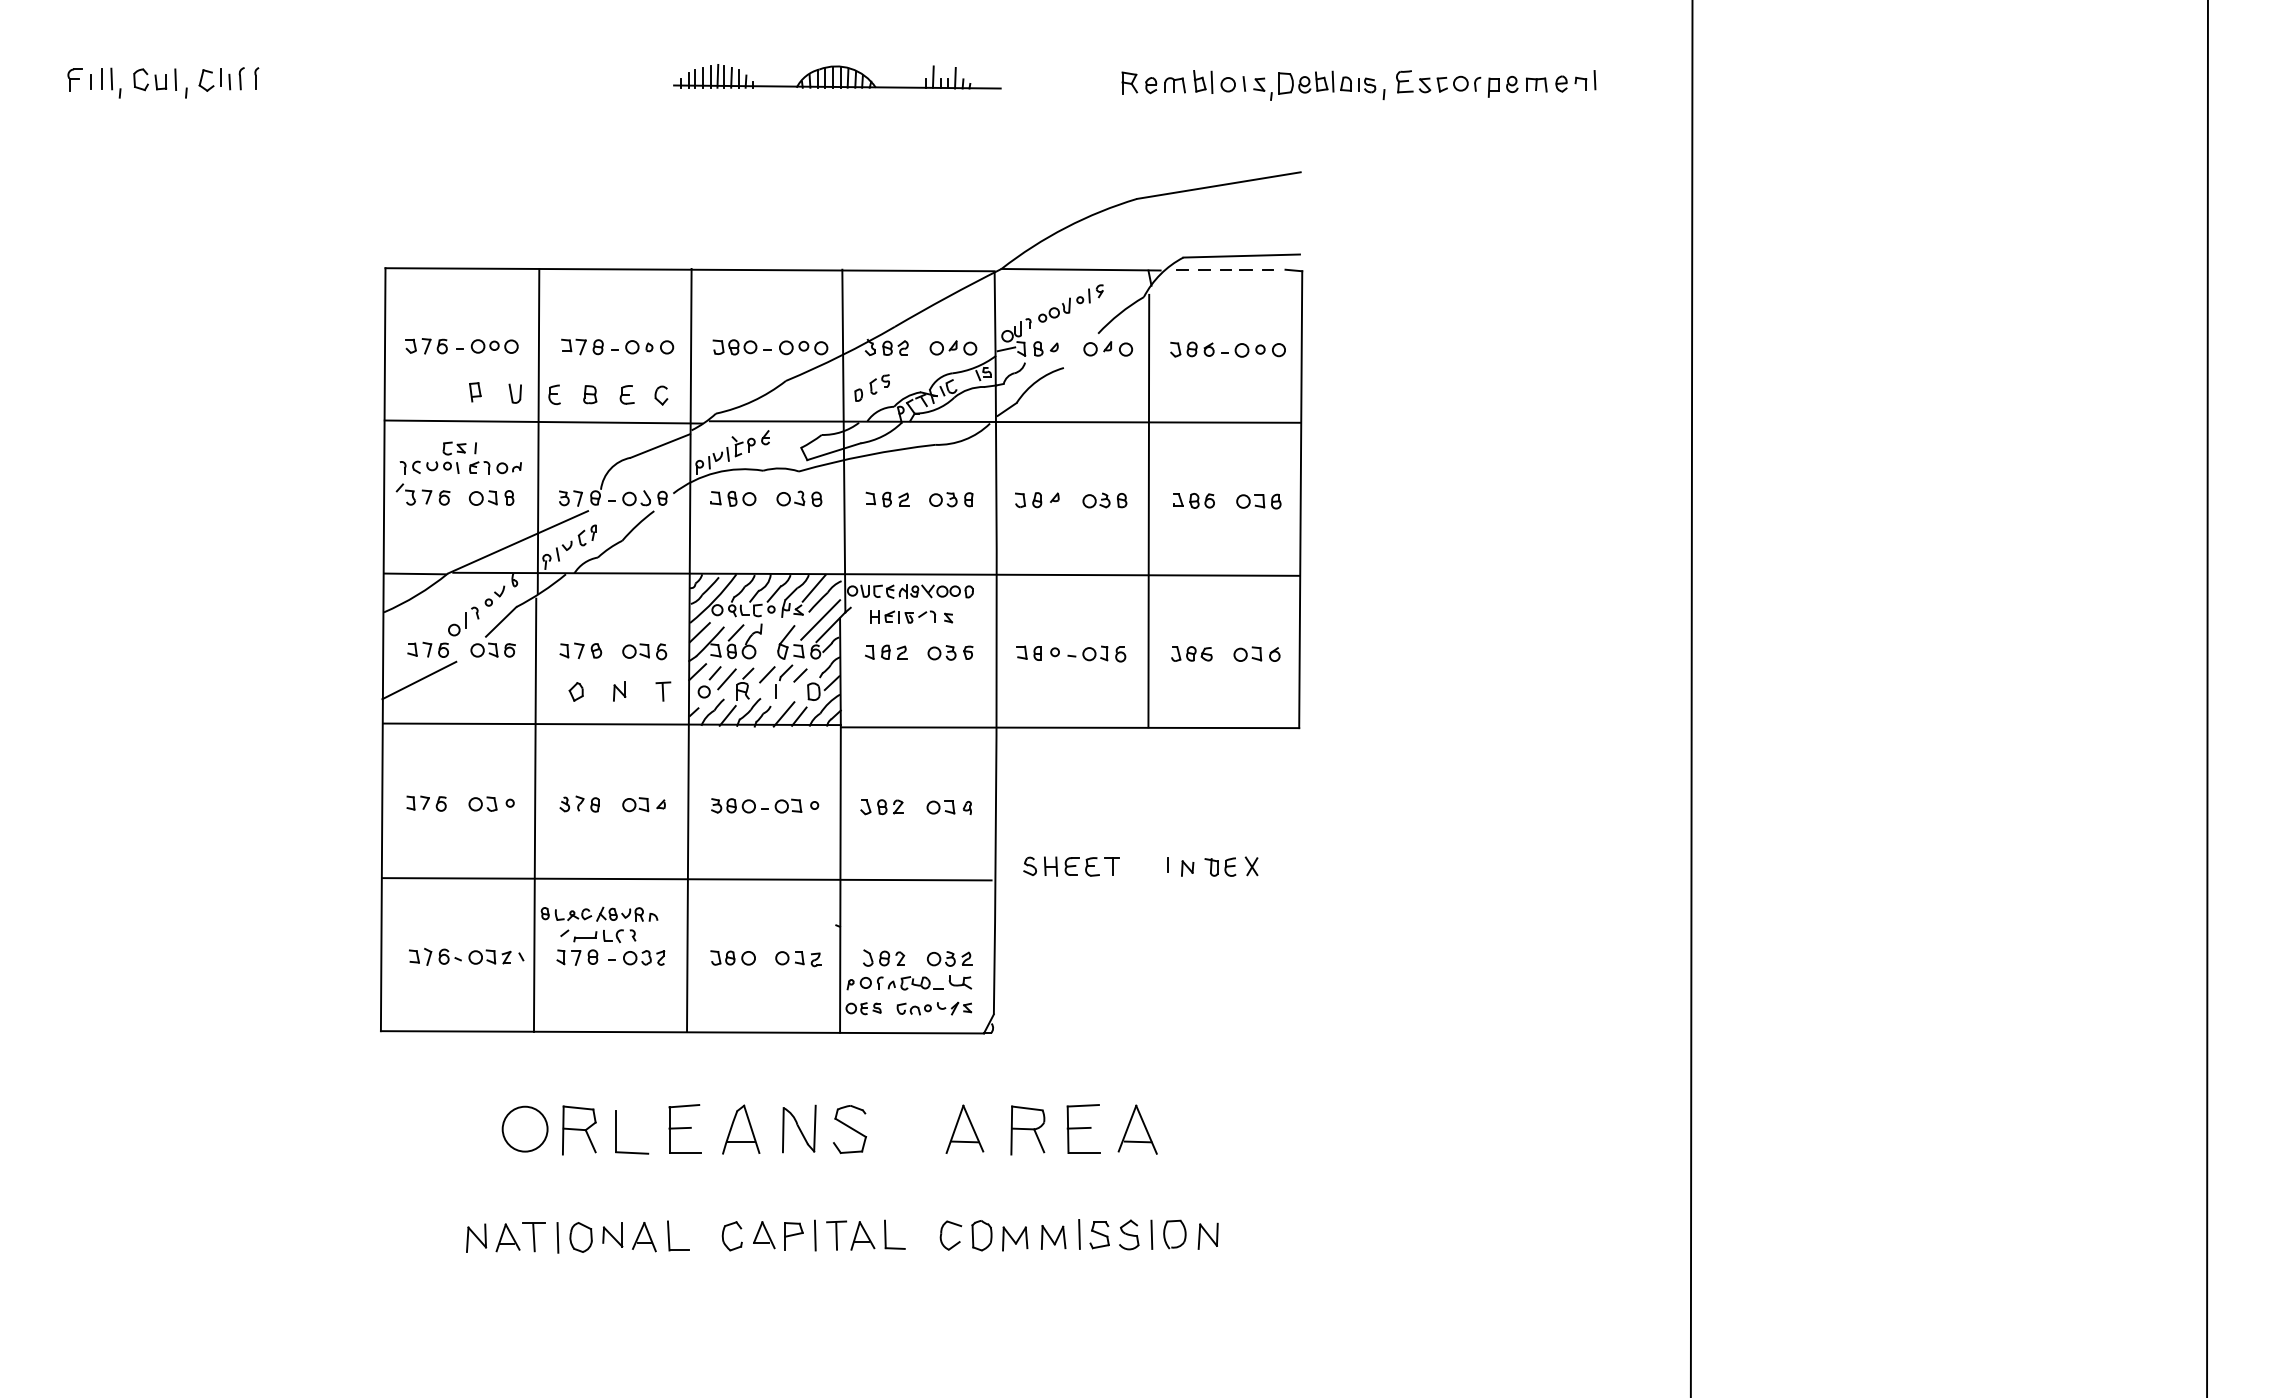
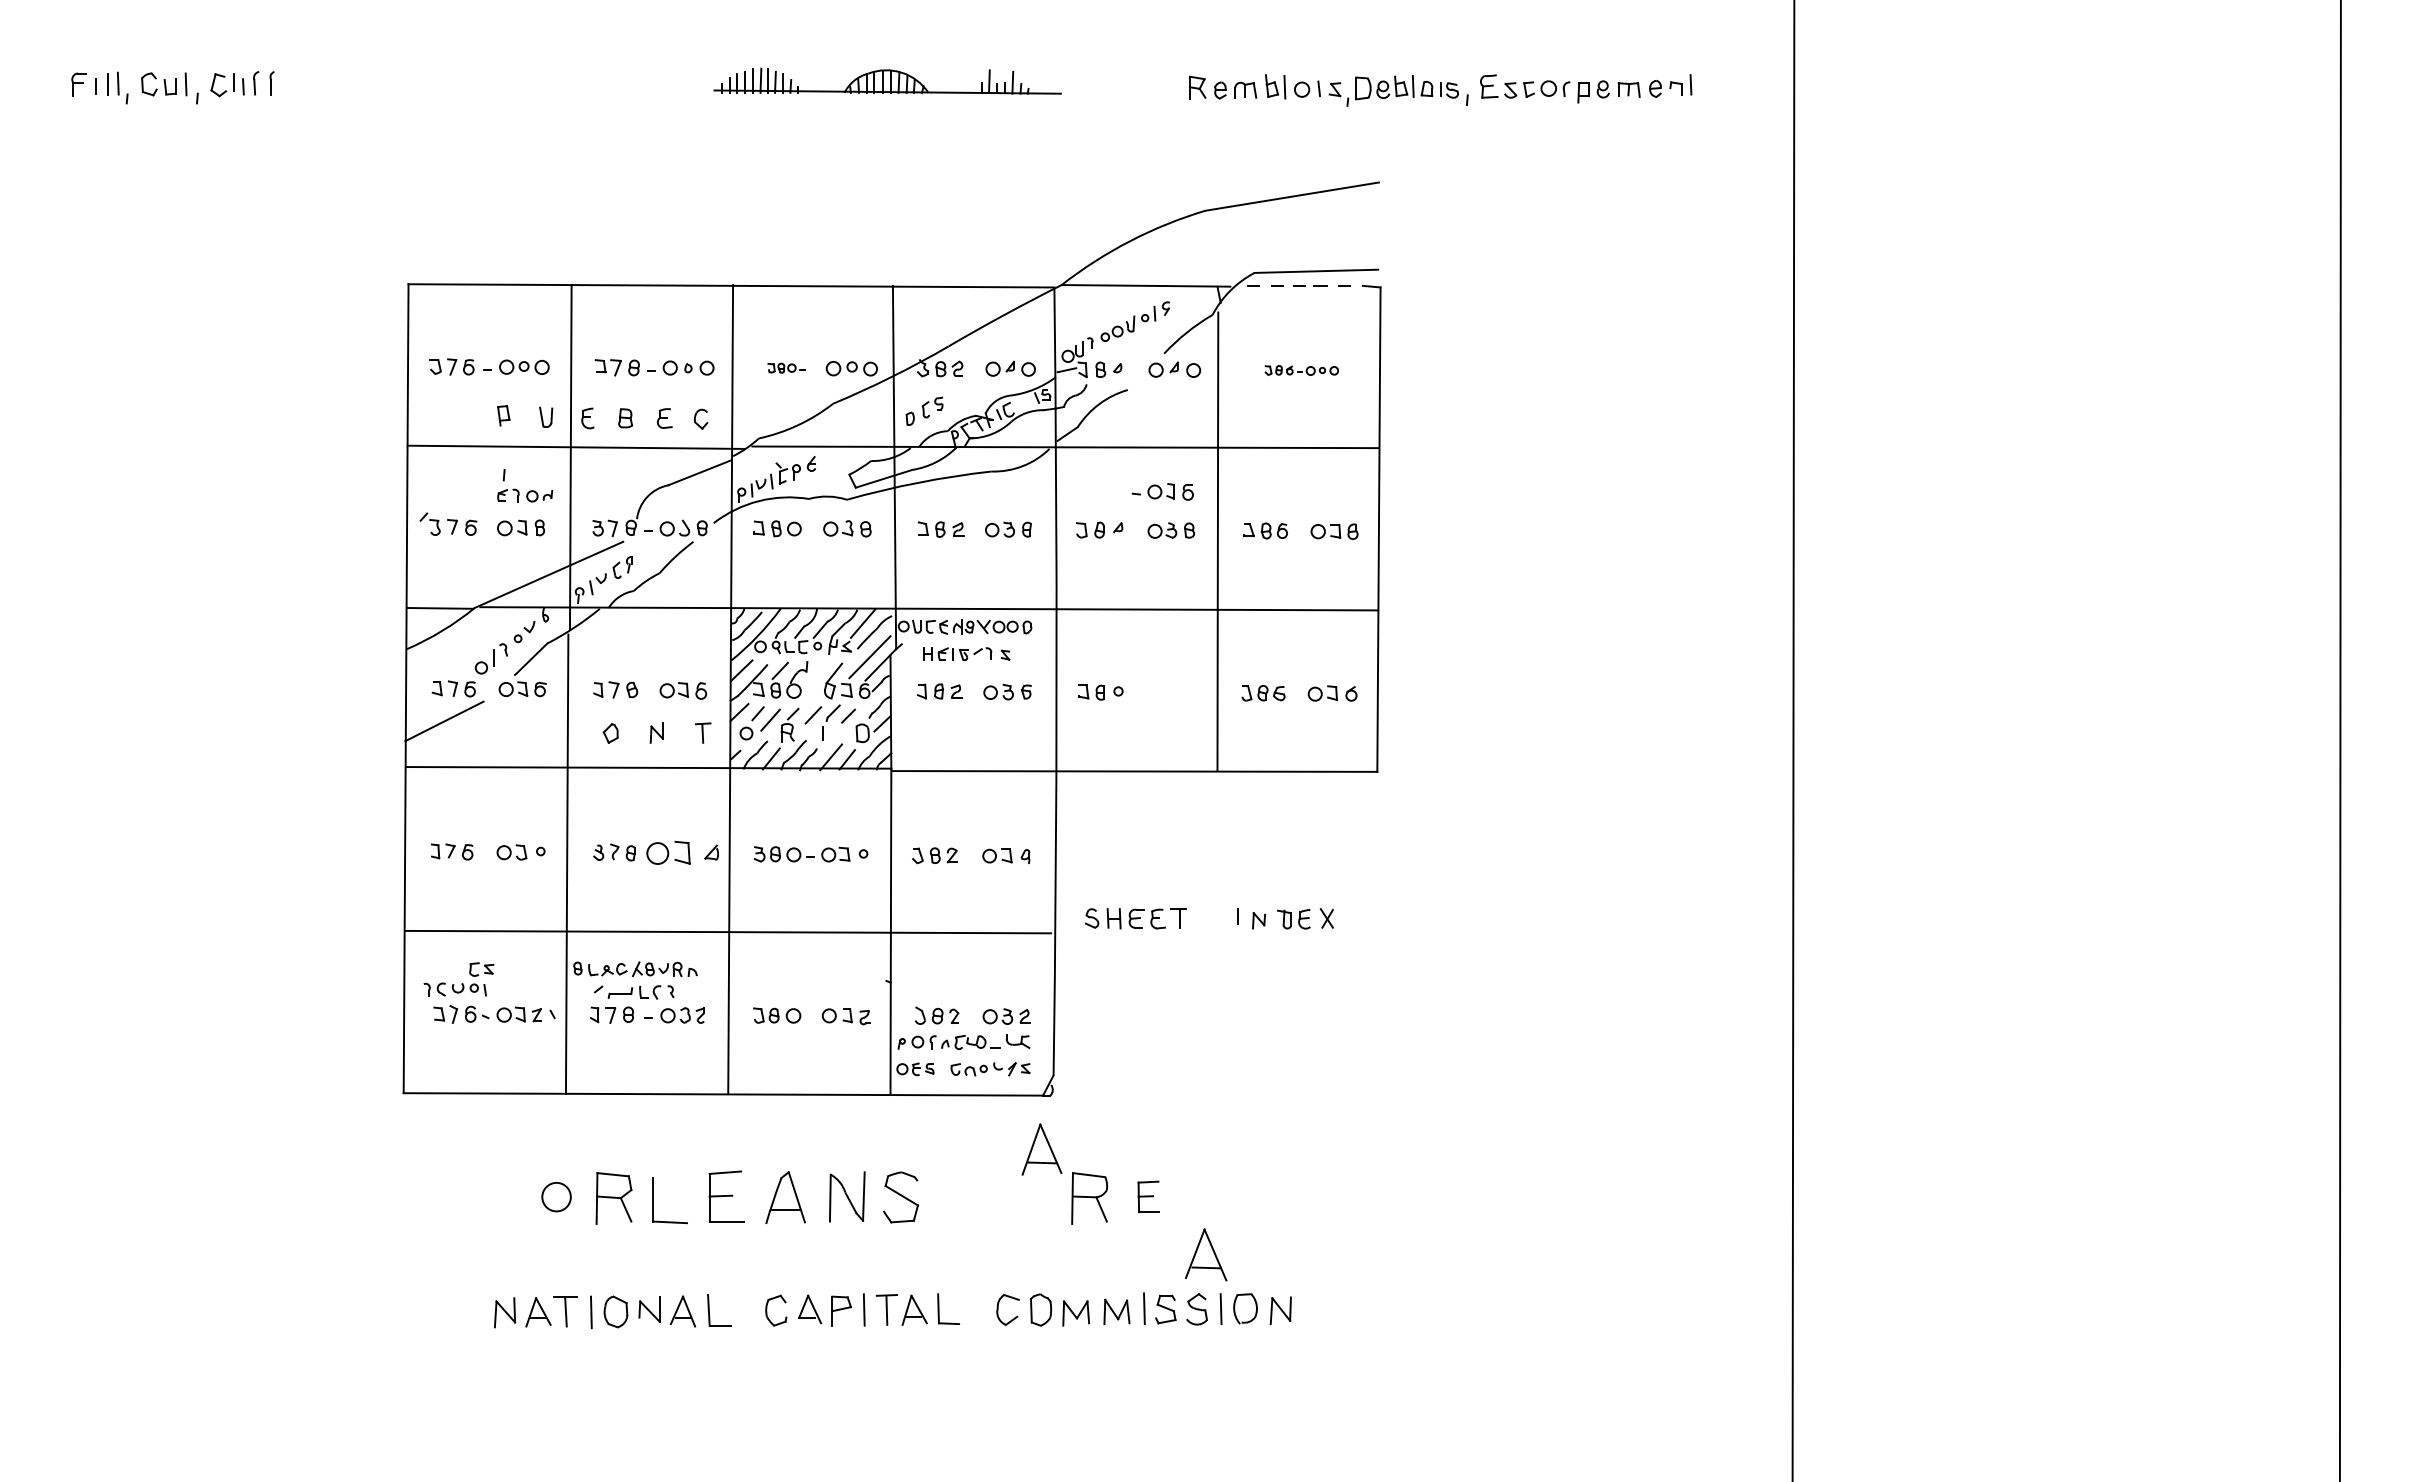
part: (741, 347) -> (786, 368), size x0.6
part: (1227, 349) -> (1301, 370), size x0.6
part: (432, 457) -> (458, 979), moved
part: (1096, 653) -> (1162, 491), moved
part: (643, 804) -> (682, 852), size x1.6
circle: (524, 1128) -> (555, 1196), size x0.6
part: (964, 1128) -> (1041, 1148), moved
part: (1083, 1128) -> (1148, 1196), size x0.6
part: (1137, 1129) -> (1205, 1254), moved

